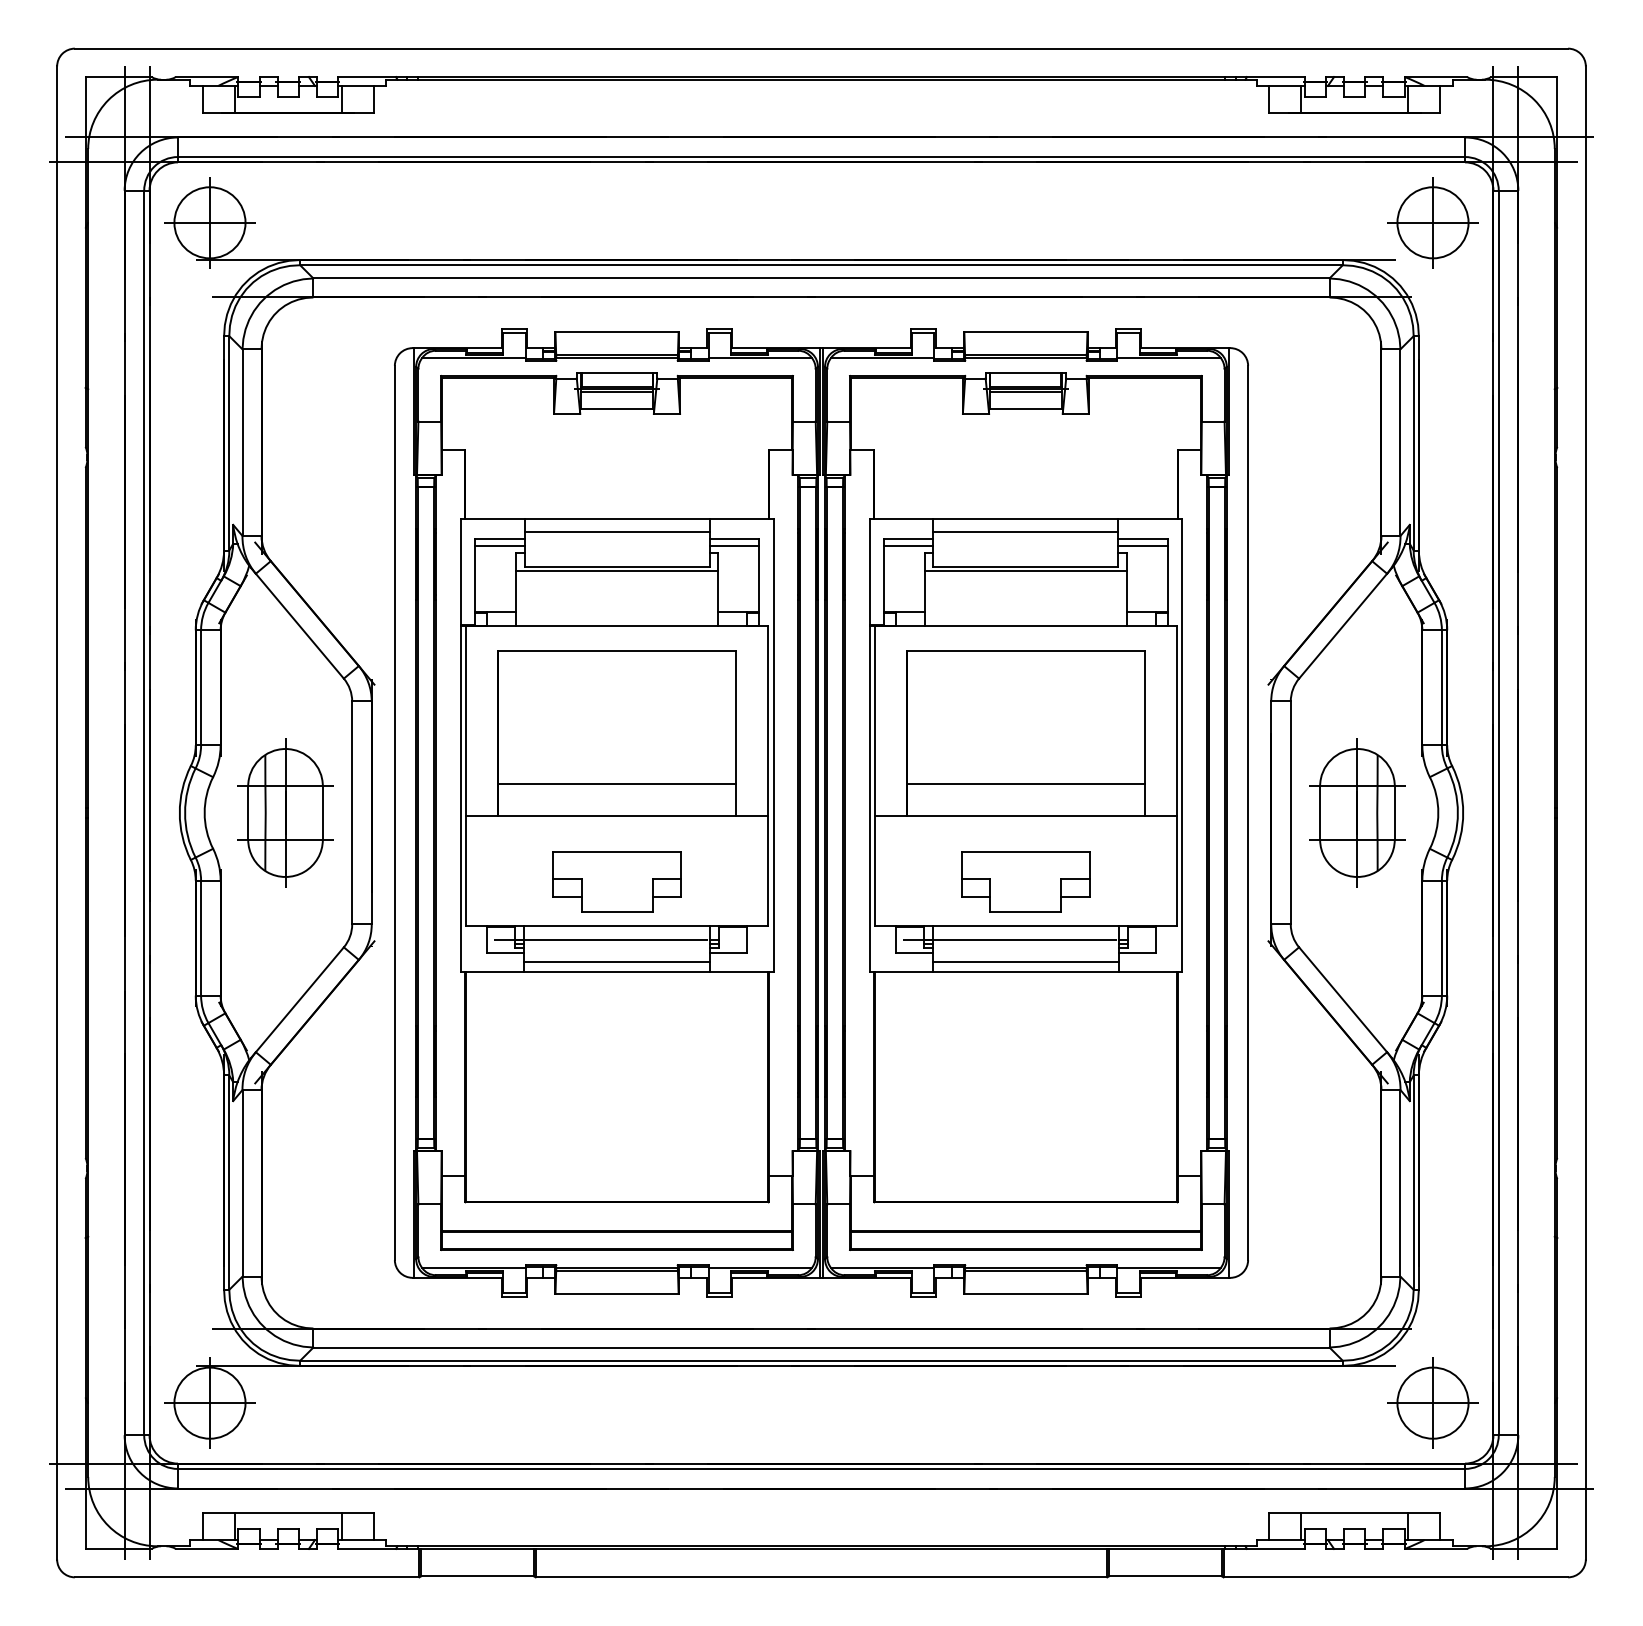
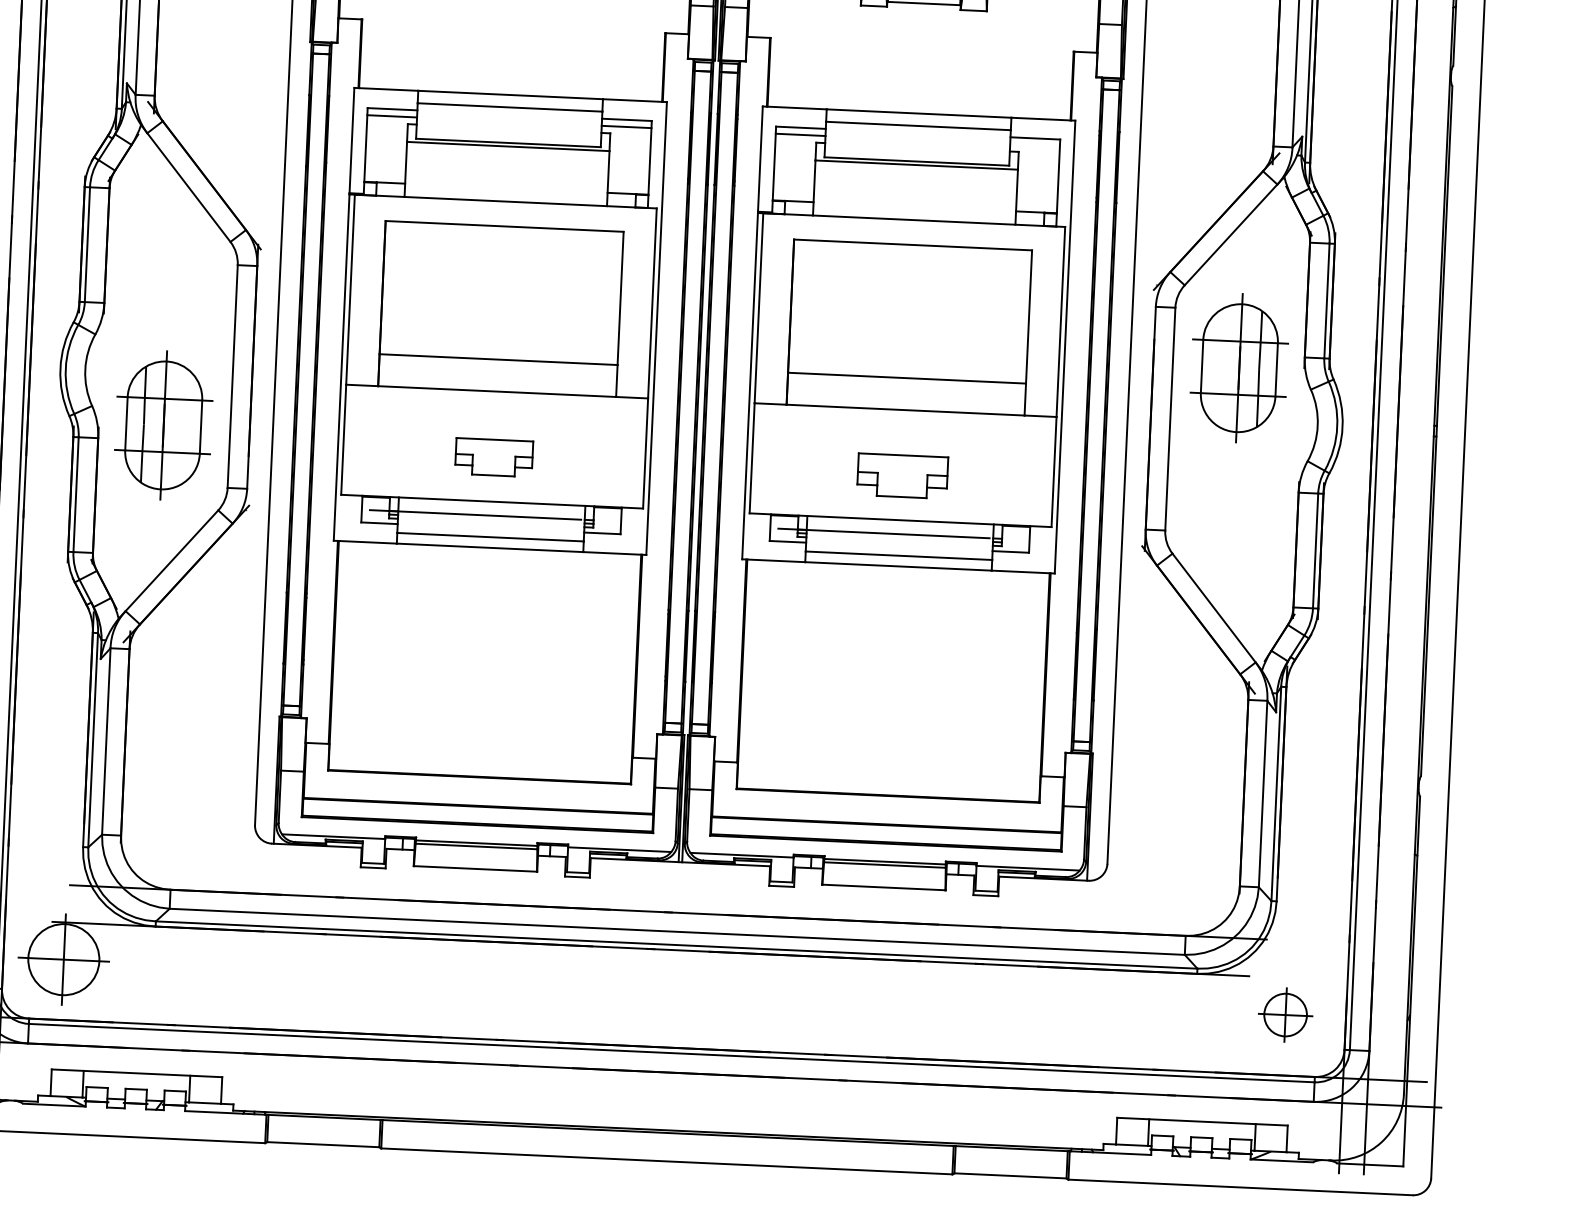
line: (1143, 545) -> (1035, 145), removed
part: (285, 812) -> (163, 424), moved
part: (1357, 812) -> (1239, 367), moved
part: (616, 881) -> (493, 456), size x0.6
part: (1025, 881) -> (902, 475), size x0.7
part: (1432, 1402) -> (1285, 1014), size x0.6

